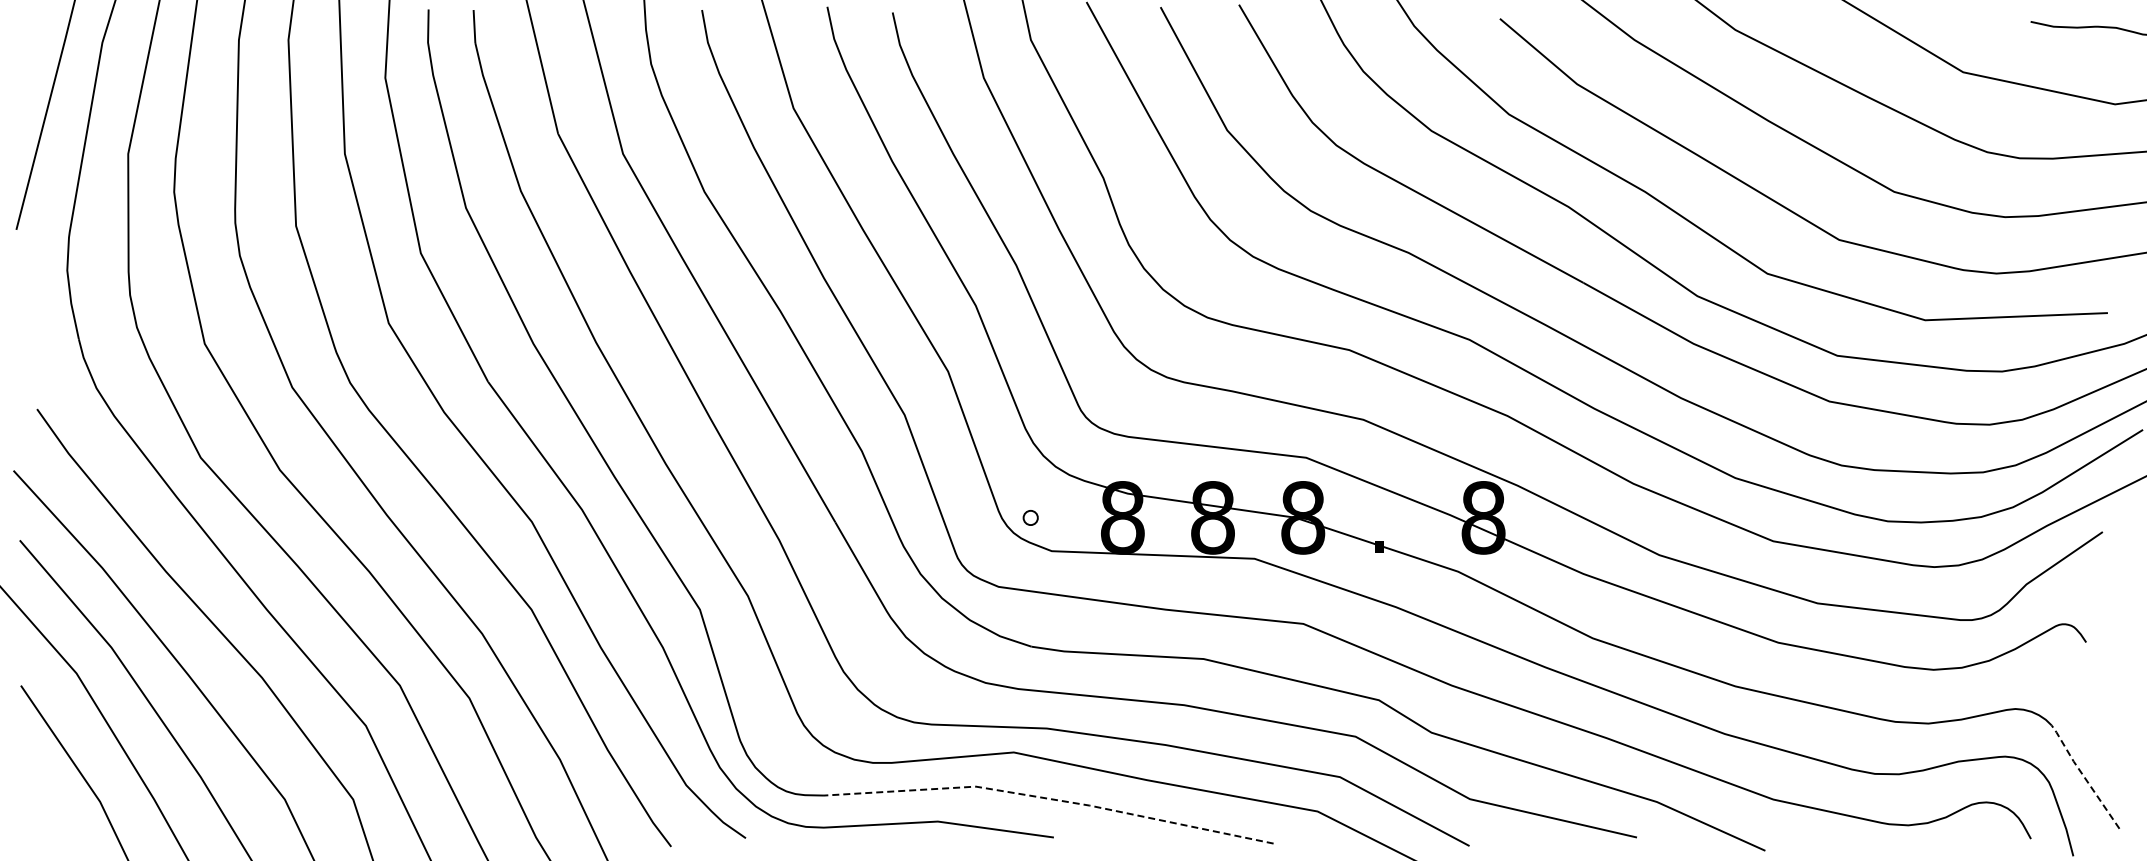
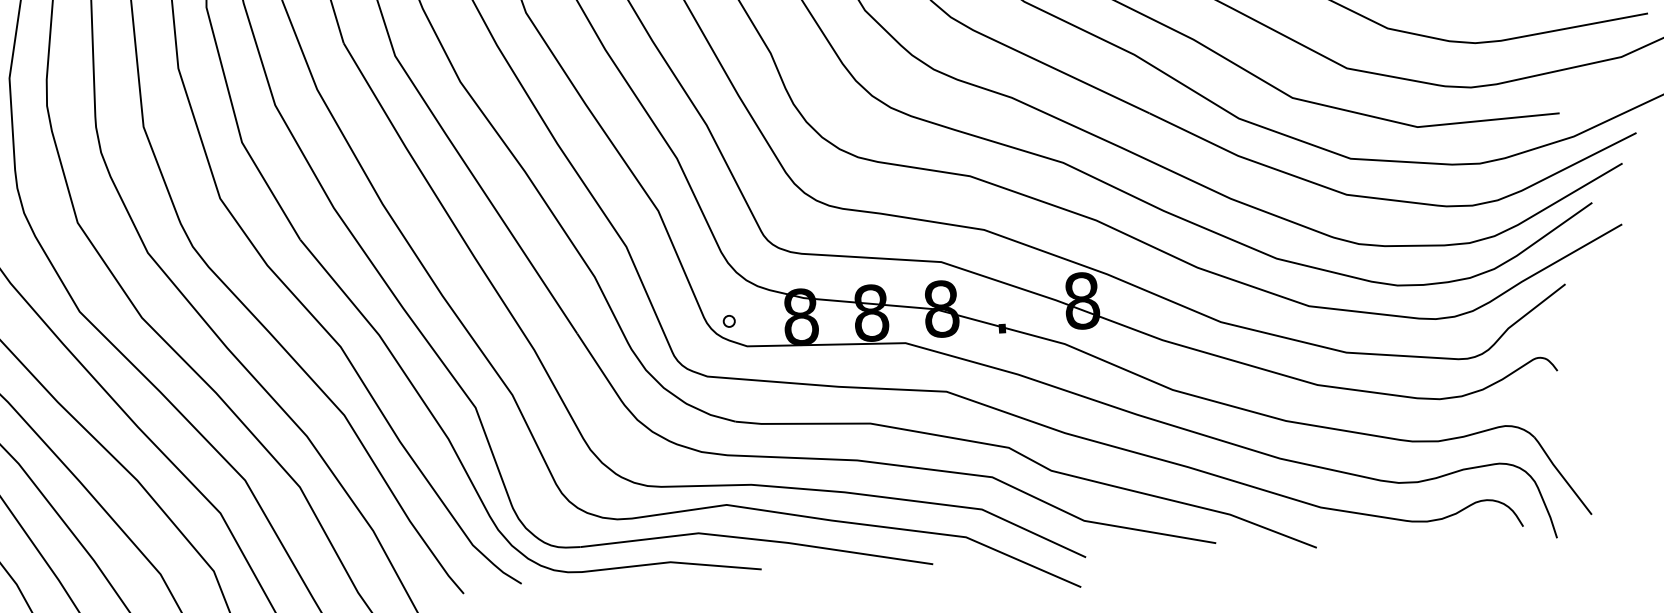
line: (2083, 776) -> (1561, 475), dashed -> solid
line: (1049, 798) -> (756, 539), dashed -> solid

